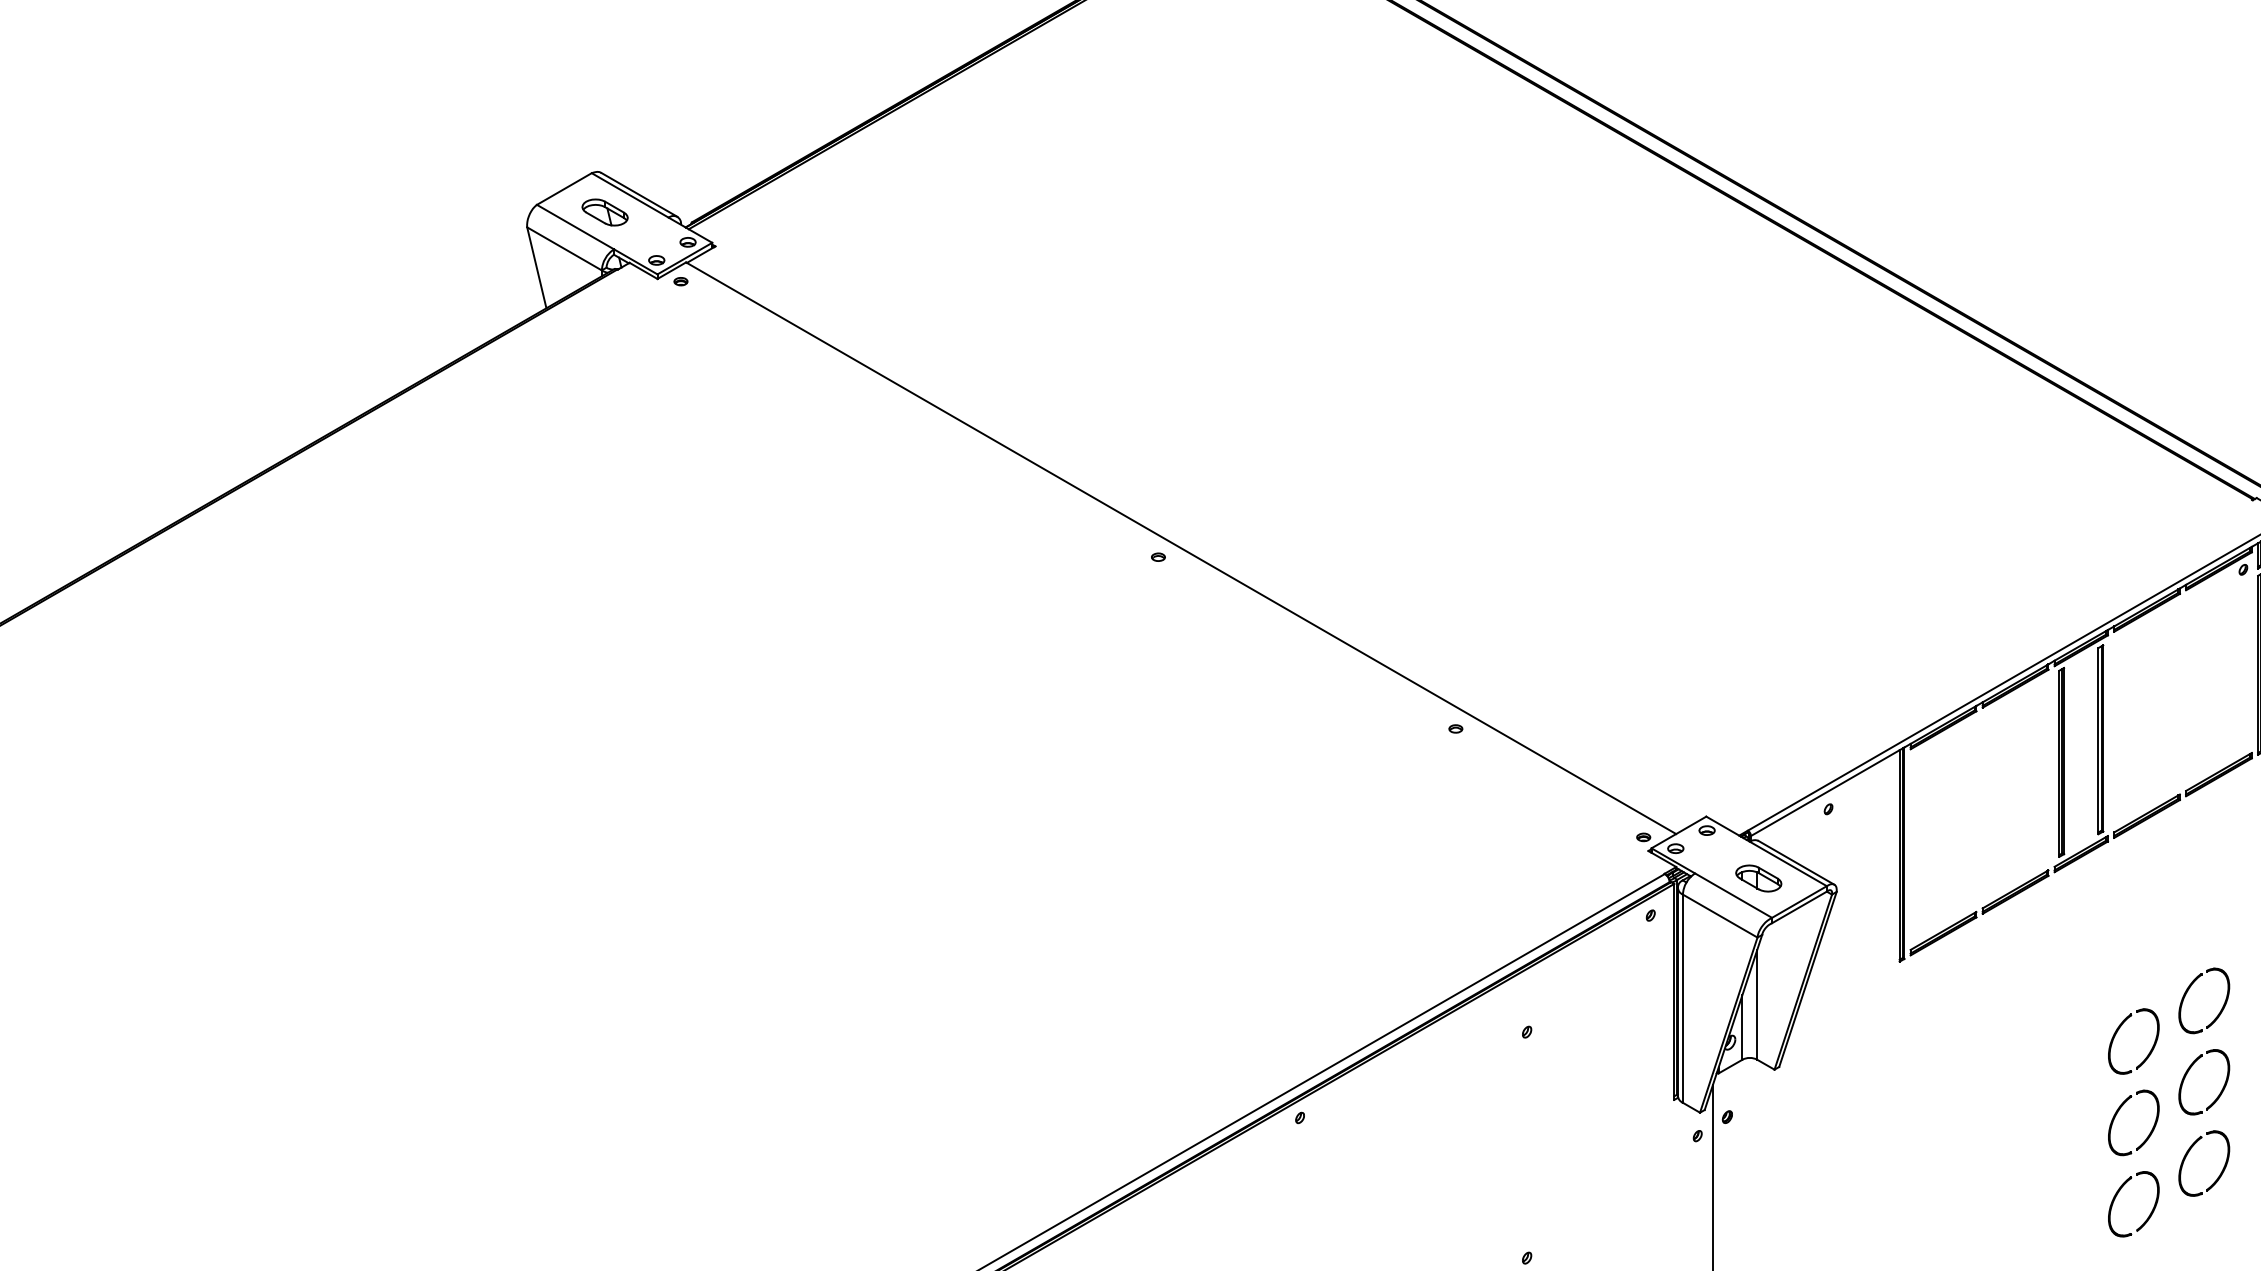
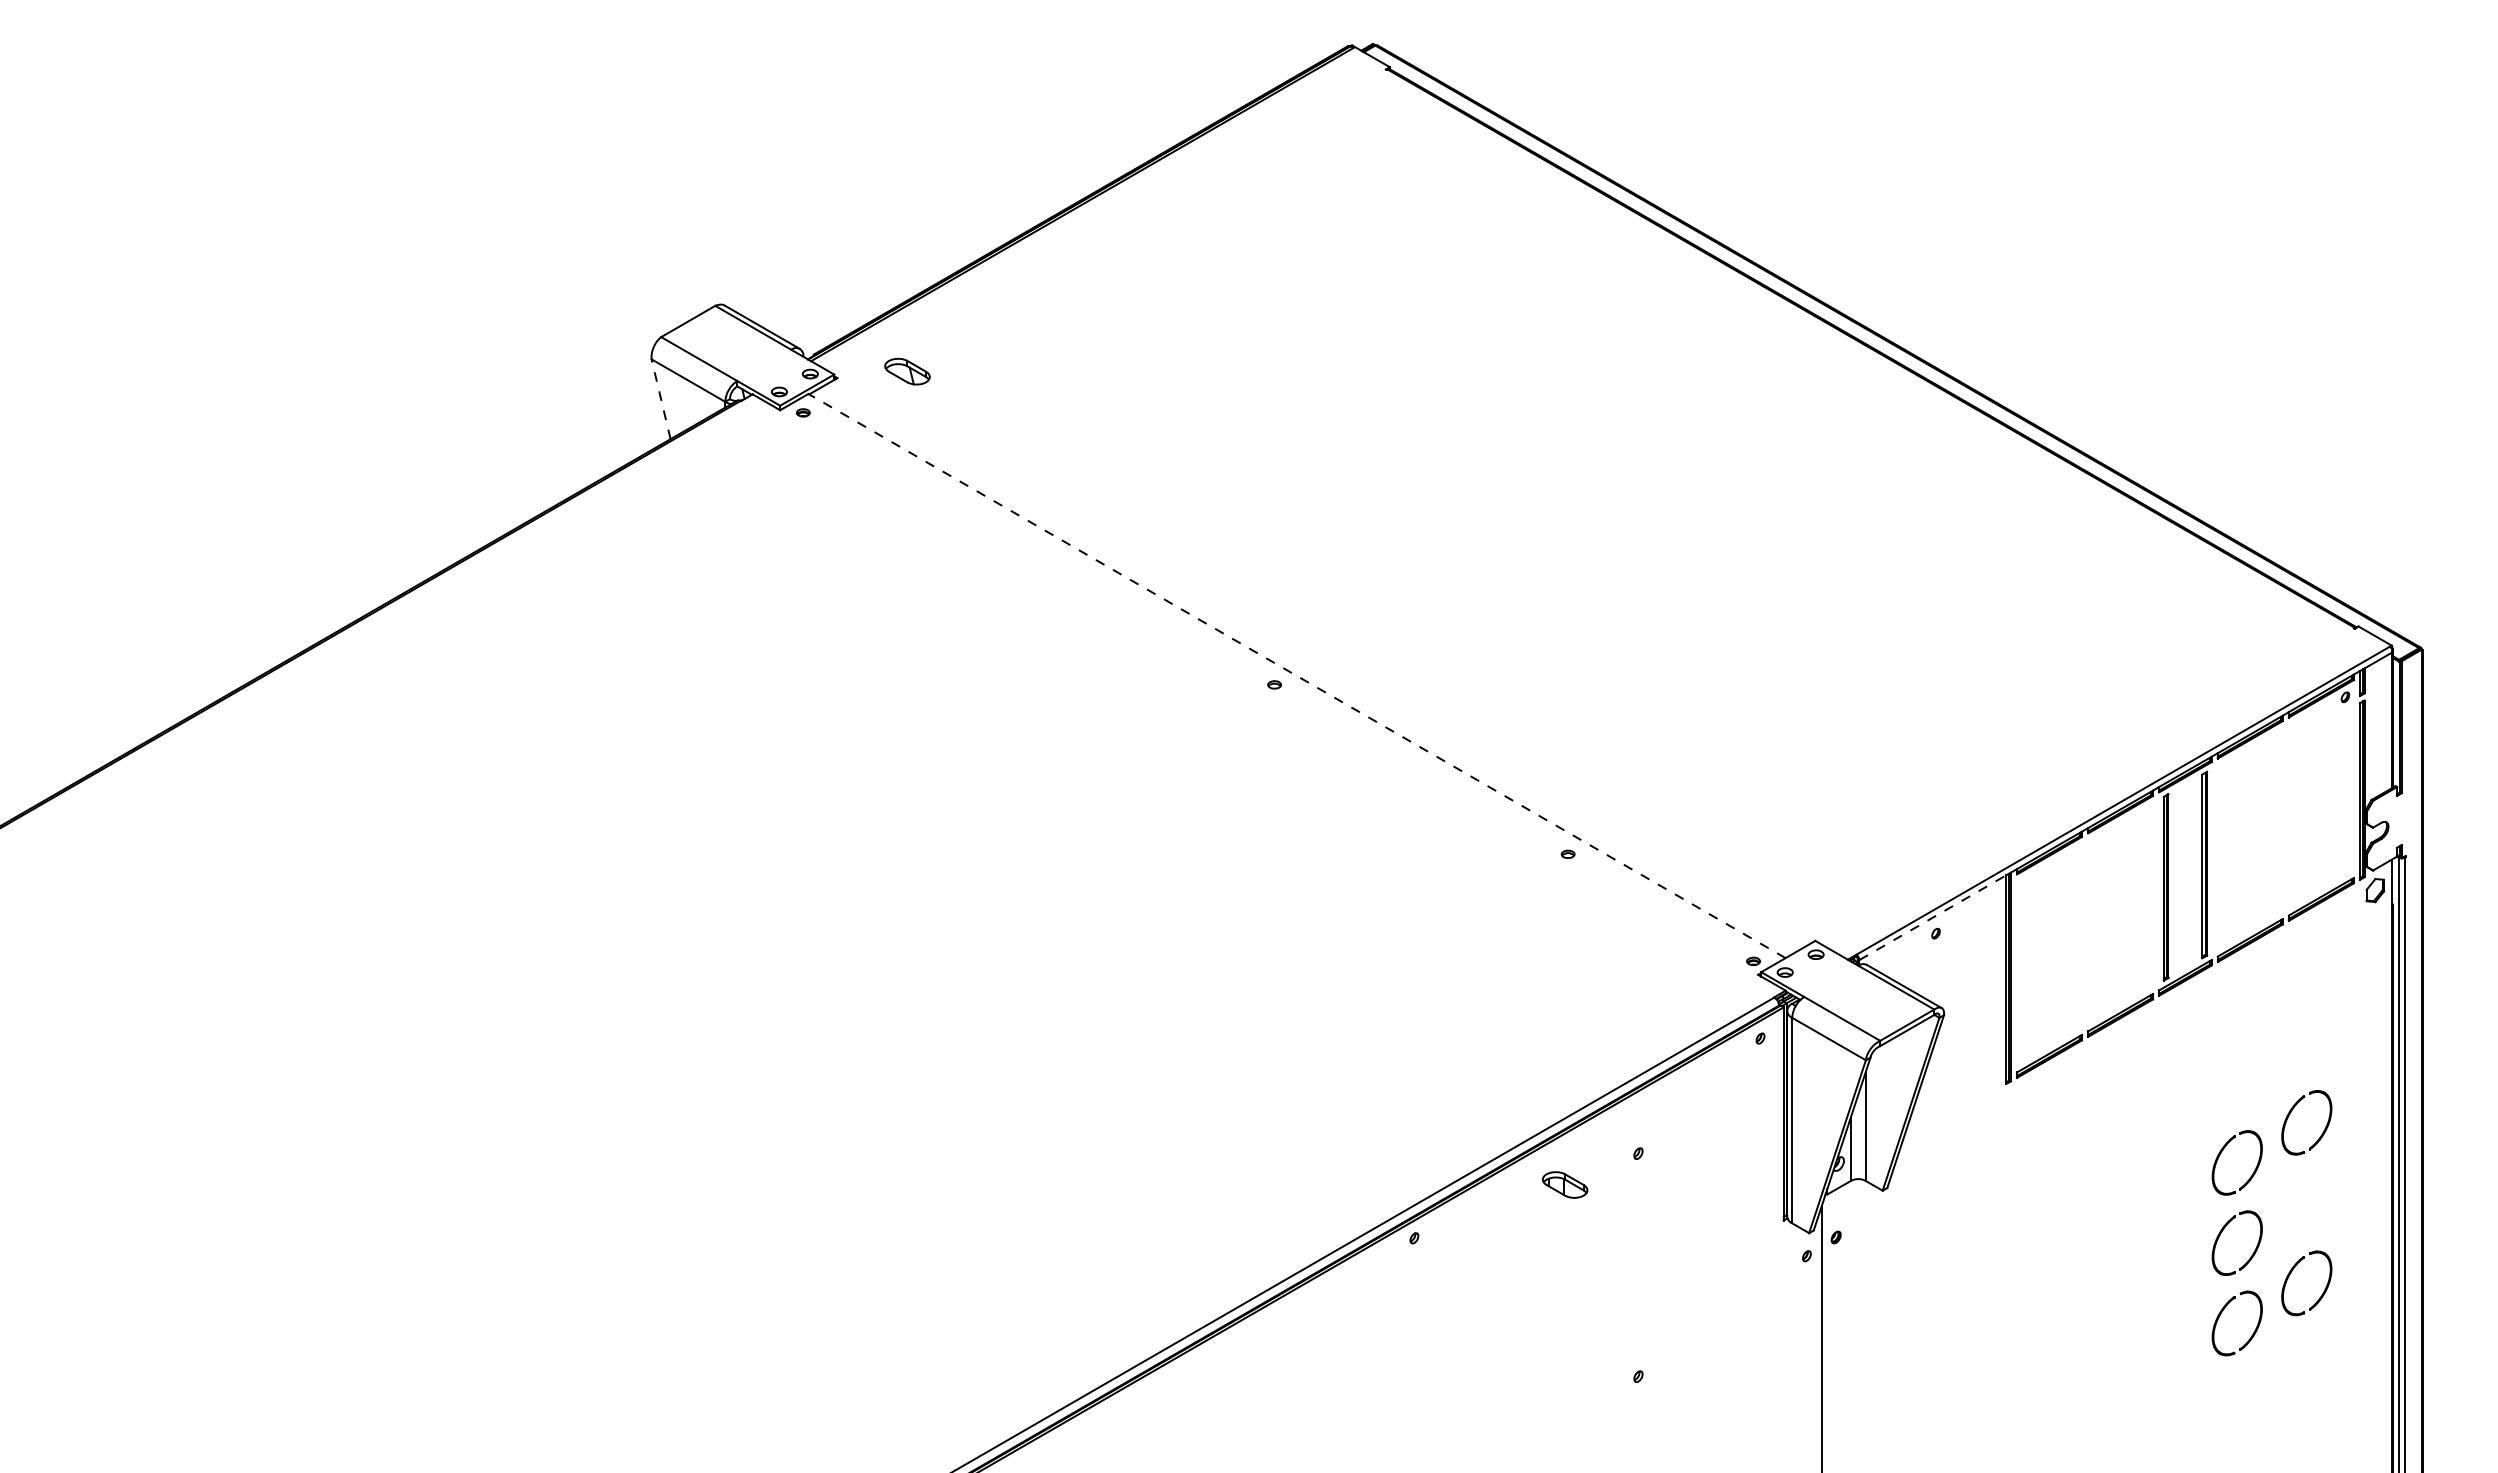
part: (605, 212) -> (907, 371), moved
line: (536, 267) -> (660, 398), solid -> dashed
line: (1180, 547) -> (1296, 675), solid -> dashed
line: (1825, 792) -> (1932, 917), solid -> dashed
part: (1758, 878) -> (1564, 1184), moved
part: (2189, 1070) -> (2292, 1191), removed

